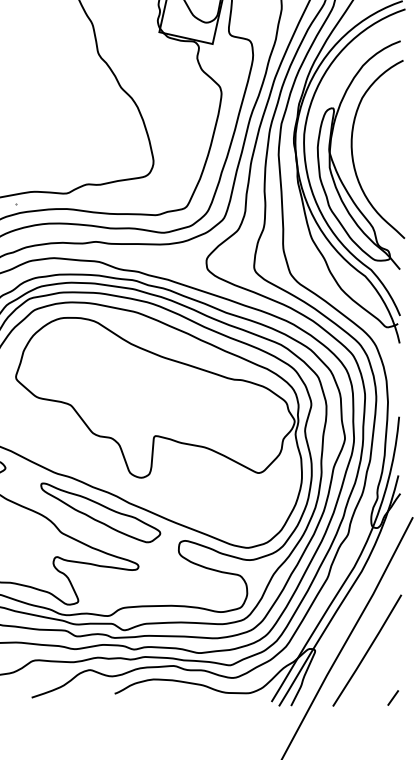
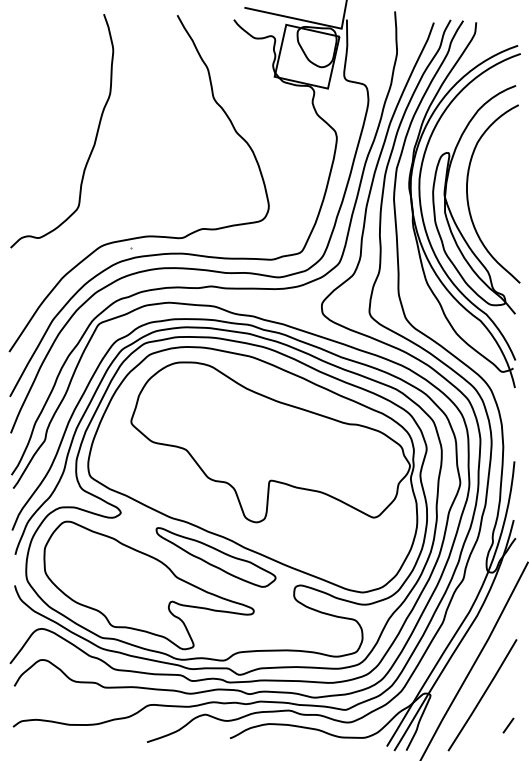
line: (393, 697) -> (508, 725), moved

